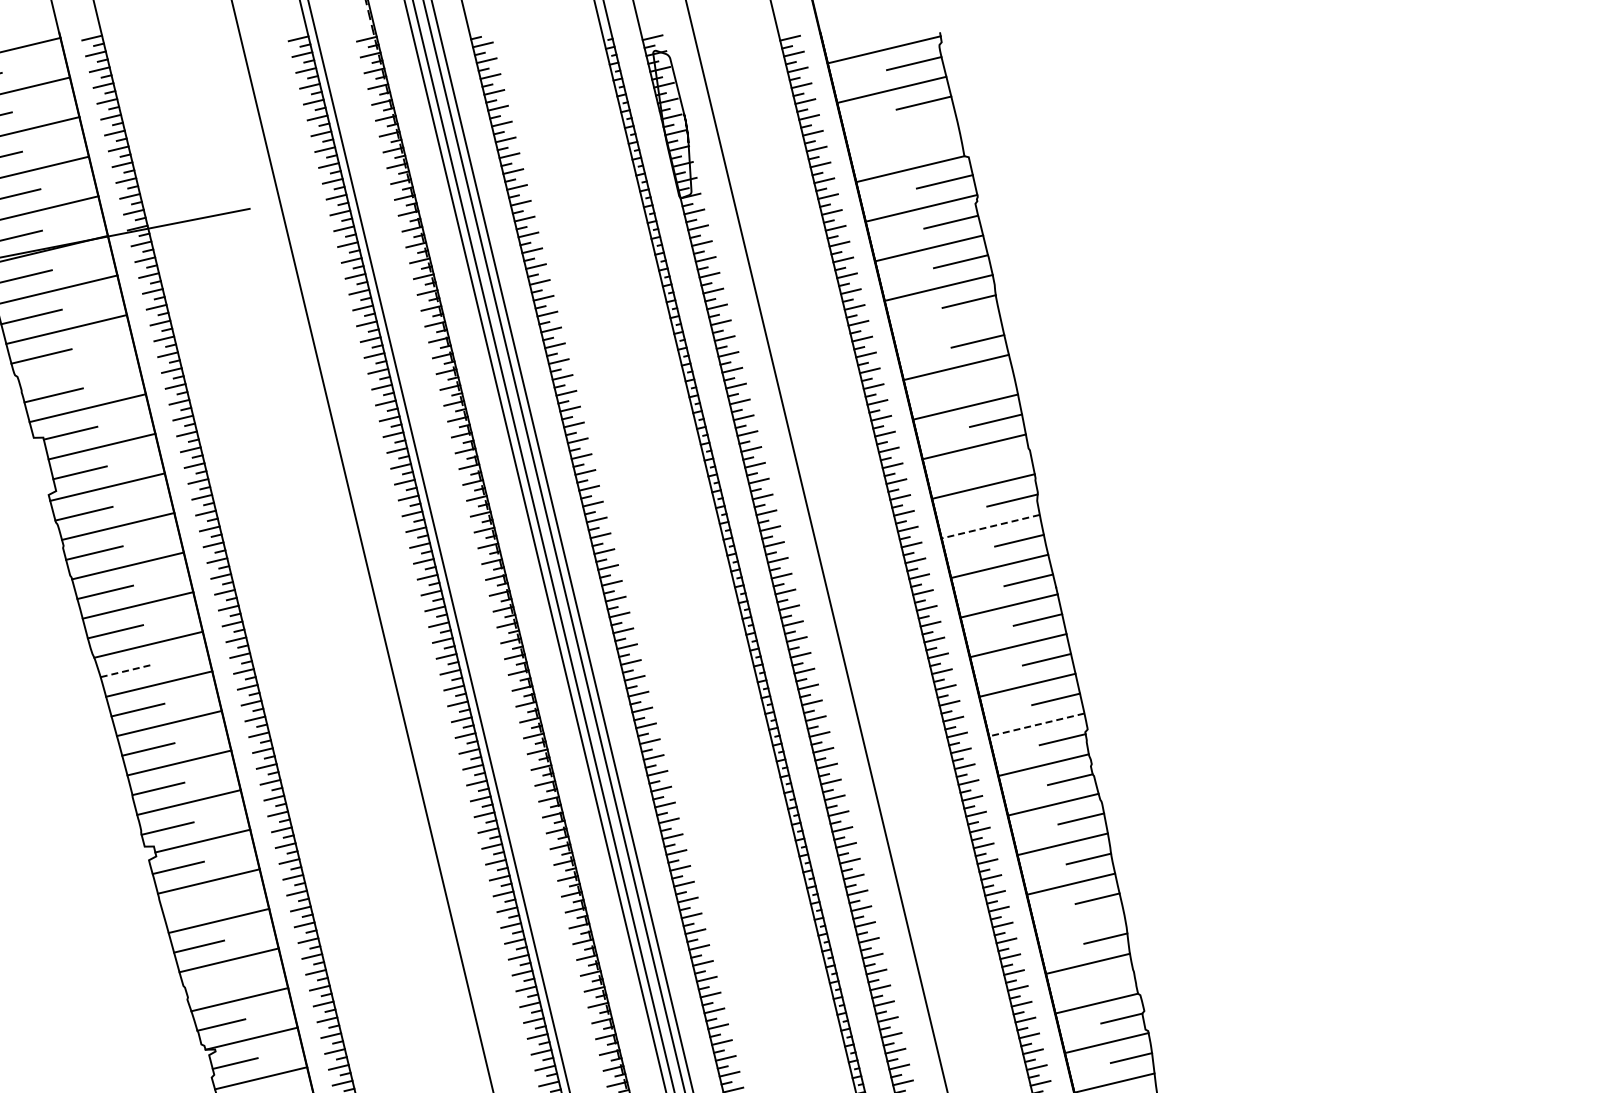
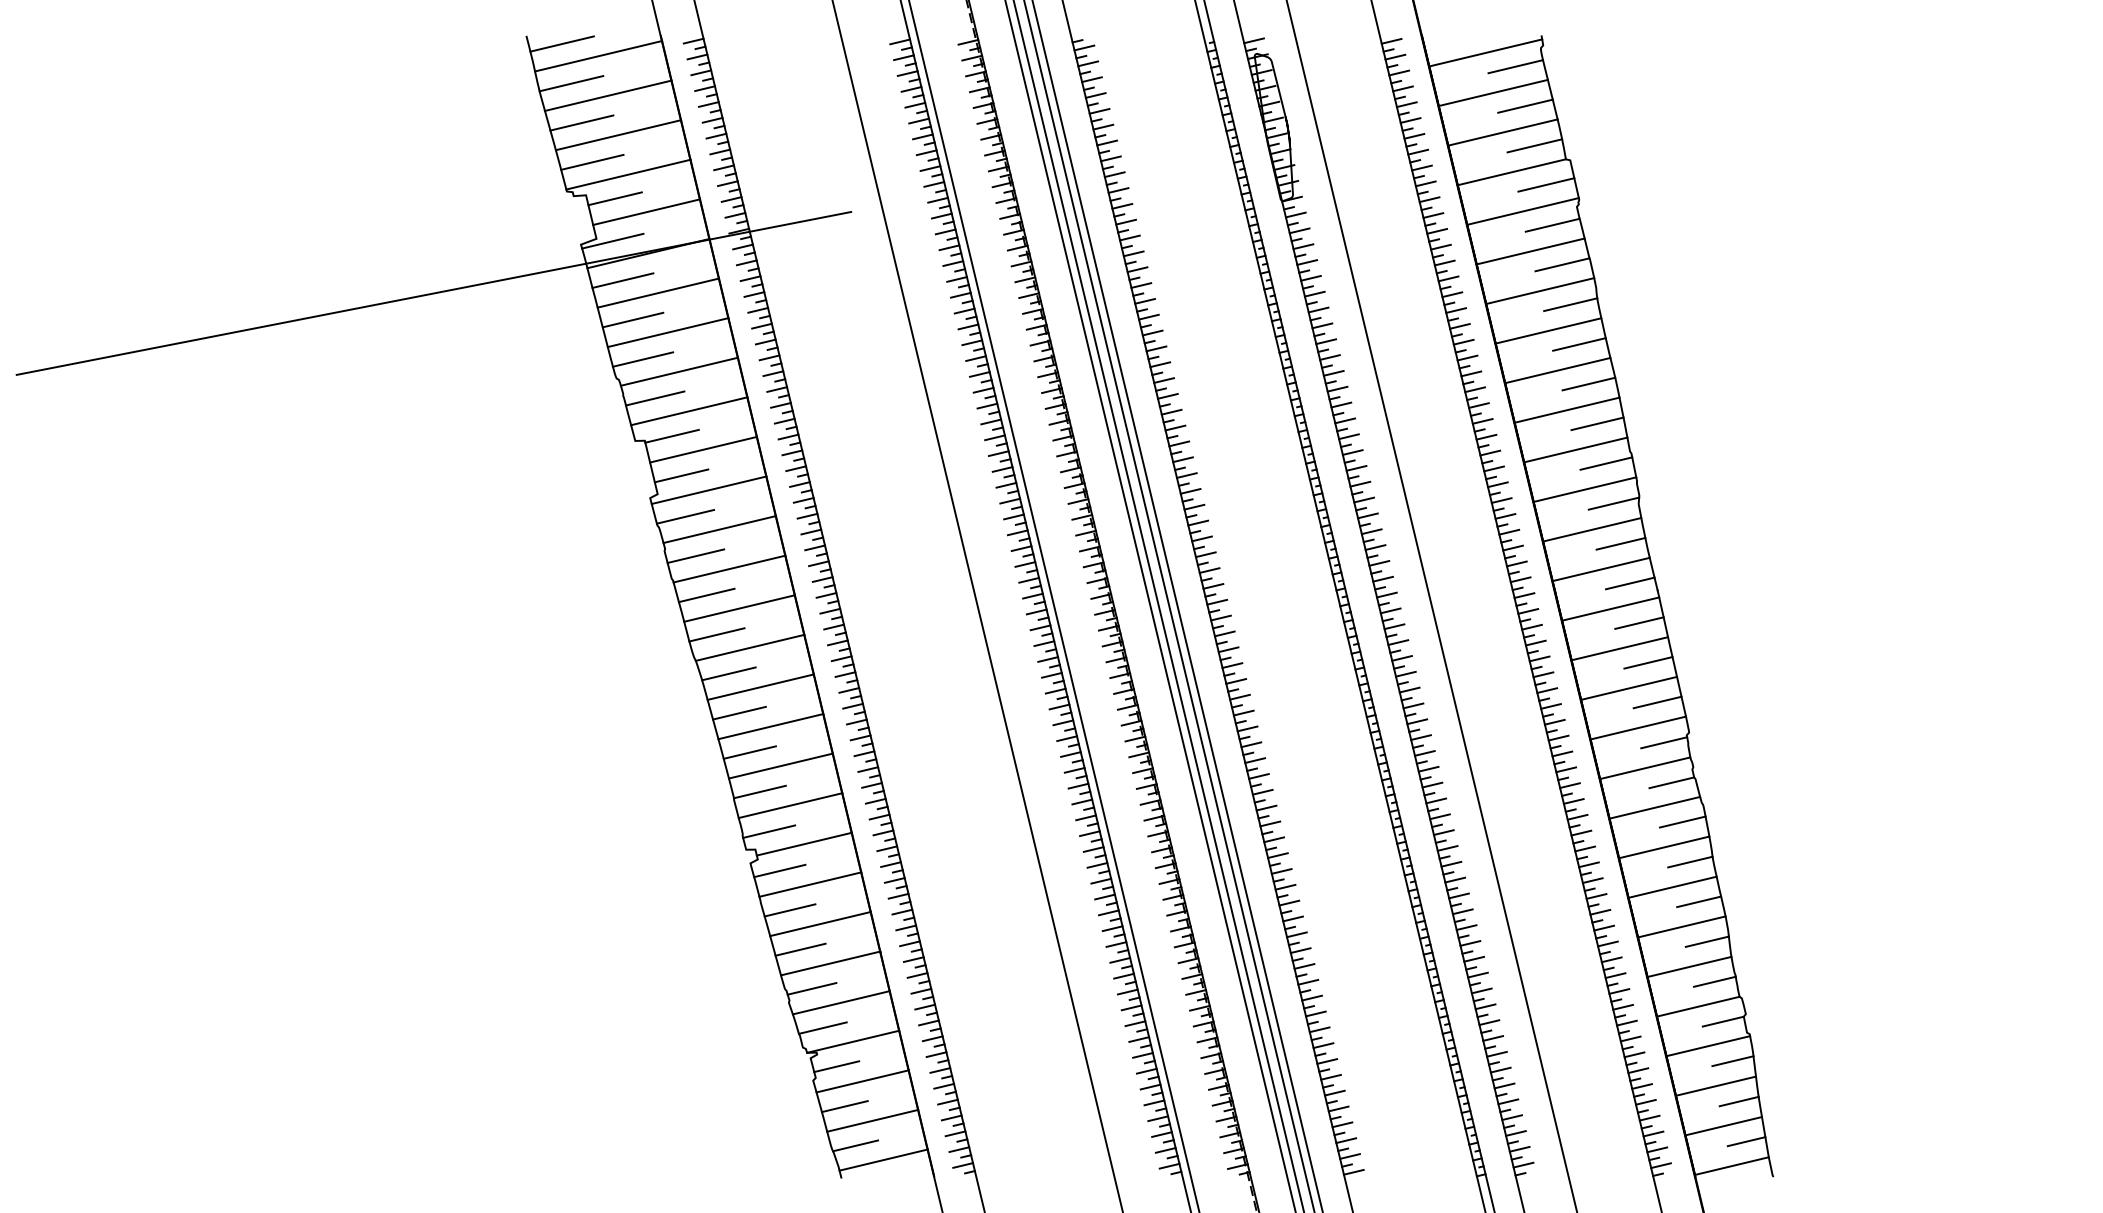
line: (901, 129) -> (1502, 132), added
line: (933, 142) -> (1534, 145), added
line: (947, 327) -> (1548, 330), added
line: (78, 368) -> (679, 371), added
line: (987, 380) -> (1588, 383), added
line: (1005, 460) -> (1606, 463), added
line: (990, 526) -> (1591, 529), dashed -> solid
line: (128, 670) -> (729, 673), dashed -> solid
line: (1036, 725) -> (1637, 728), dashed -> solid
line: (188, 907) -> (789, 910), added
line: (1080, 923) -> (1681, 926), added
line: (1113, 978) -> (1714, 981), added
line: (210, 985) -> (811, 988), added

